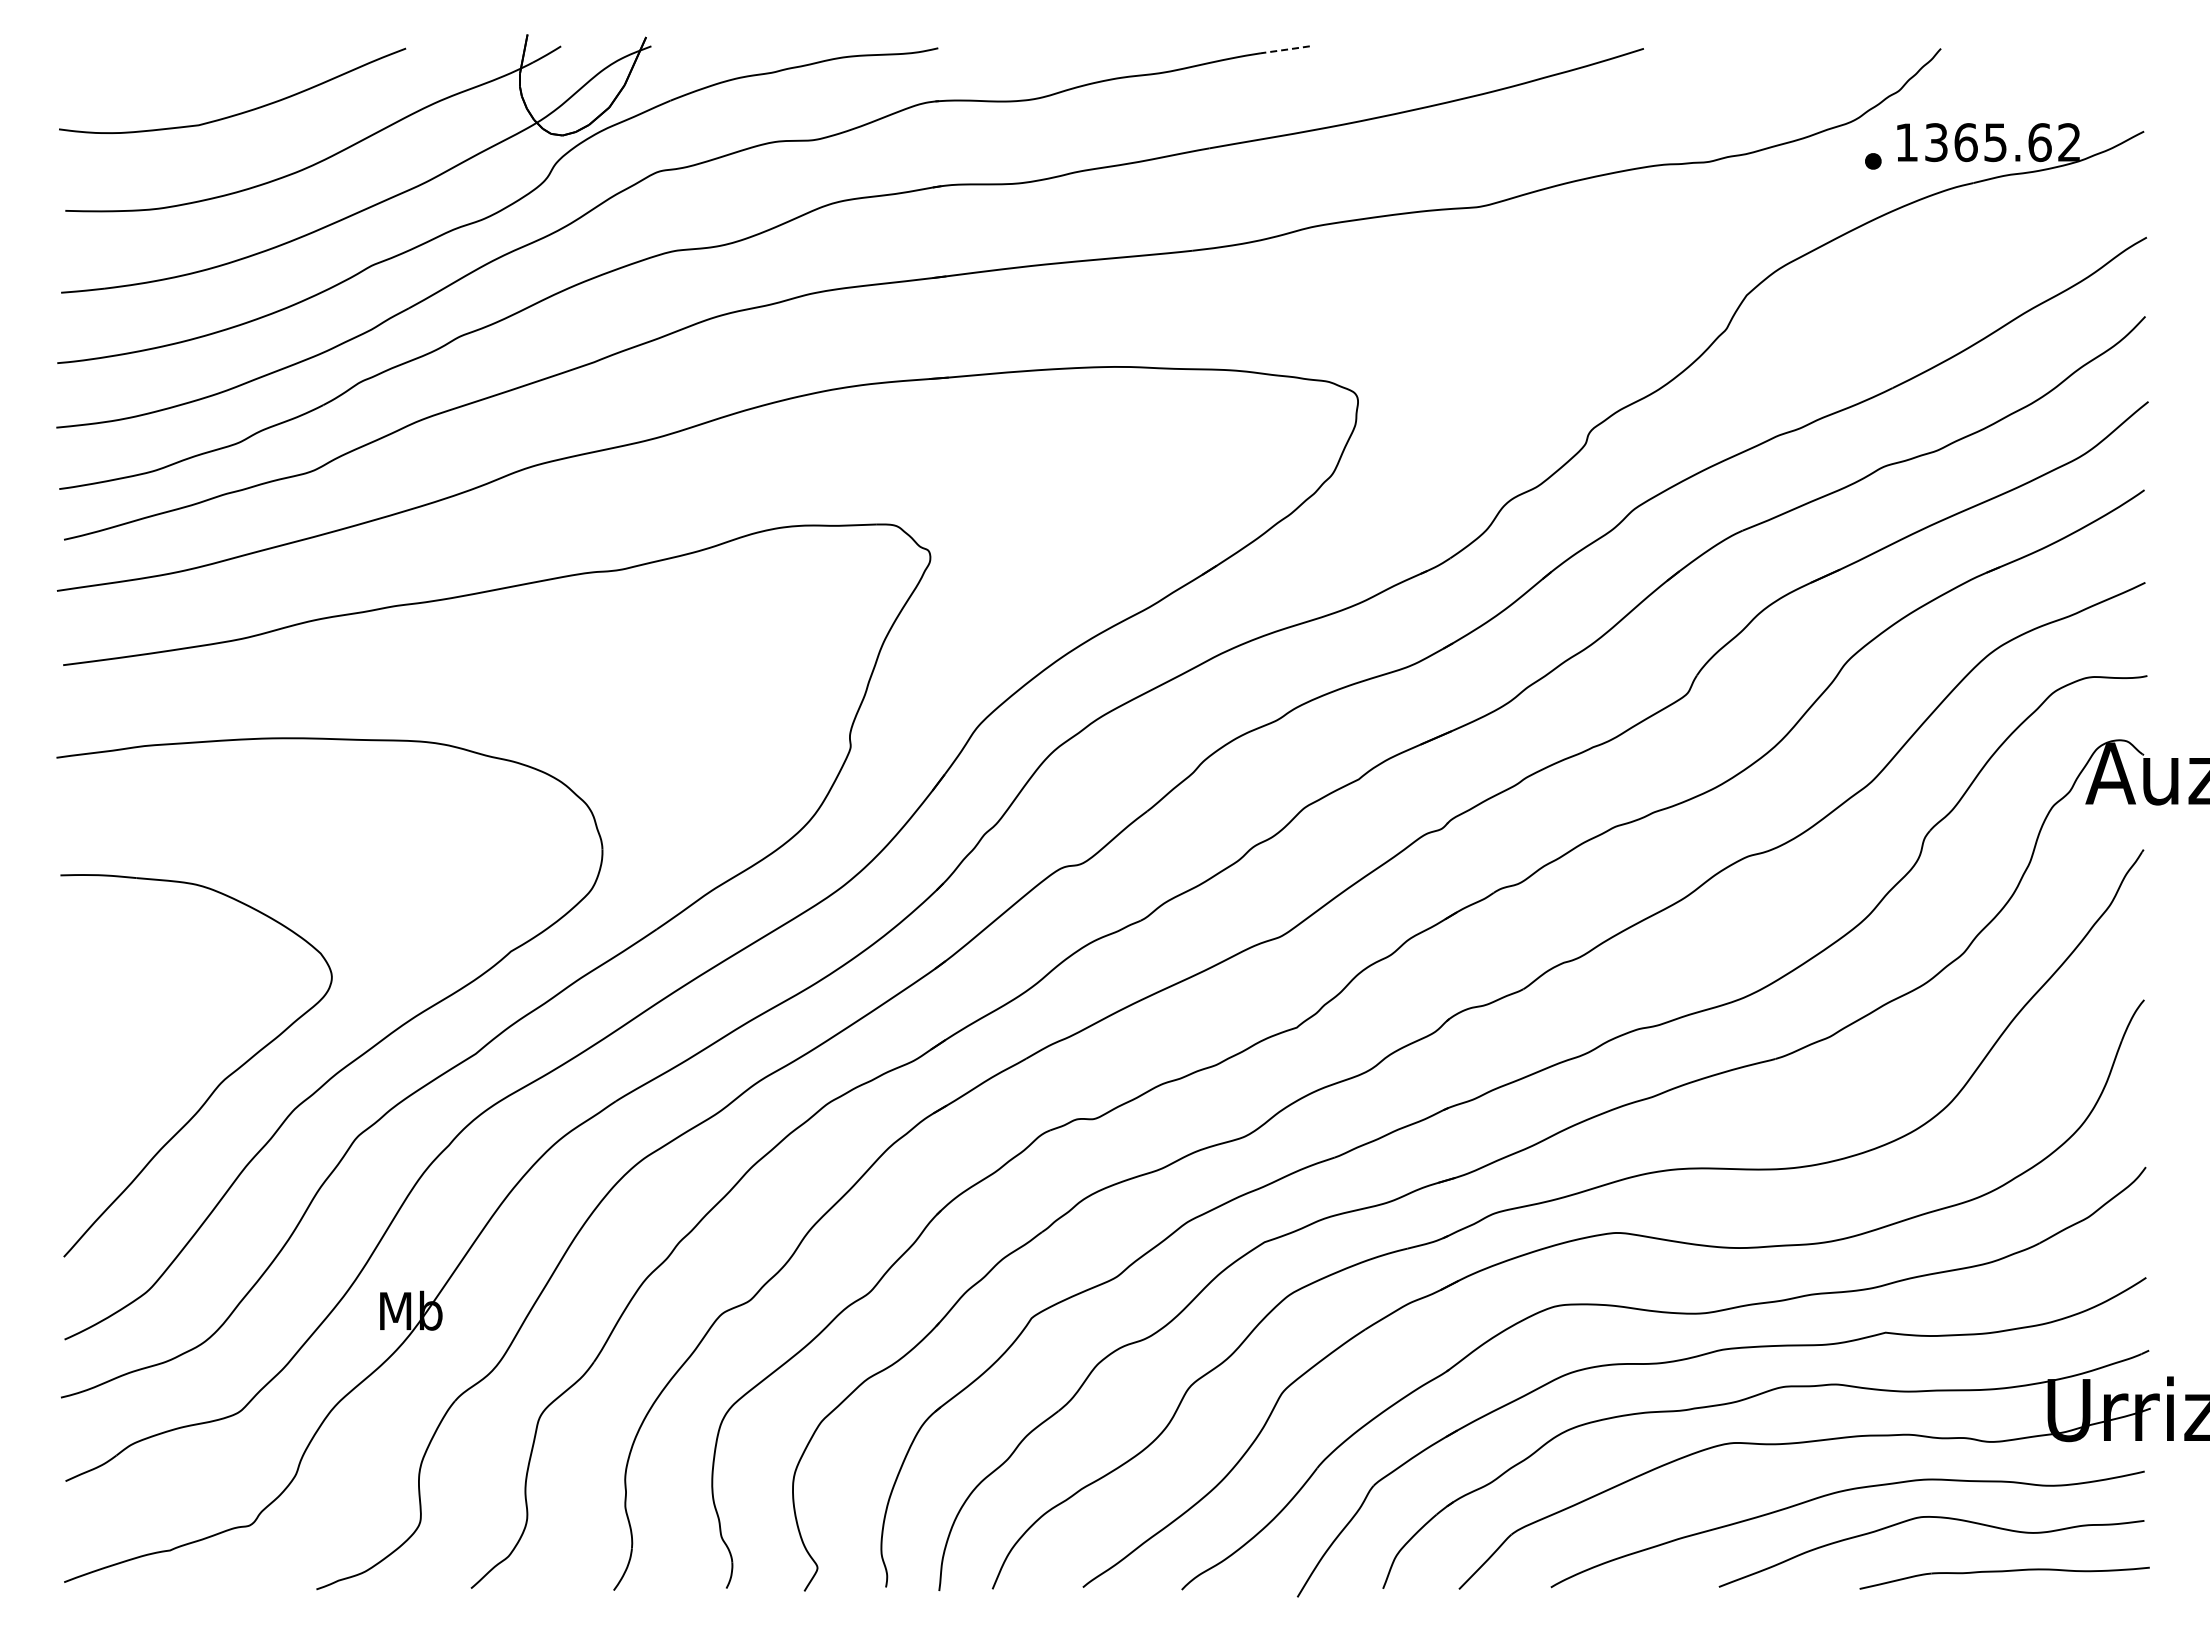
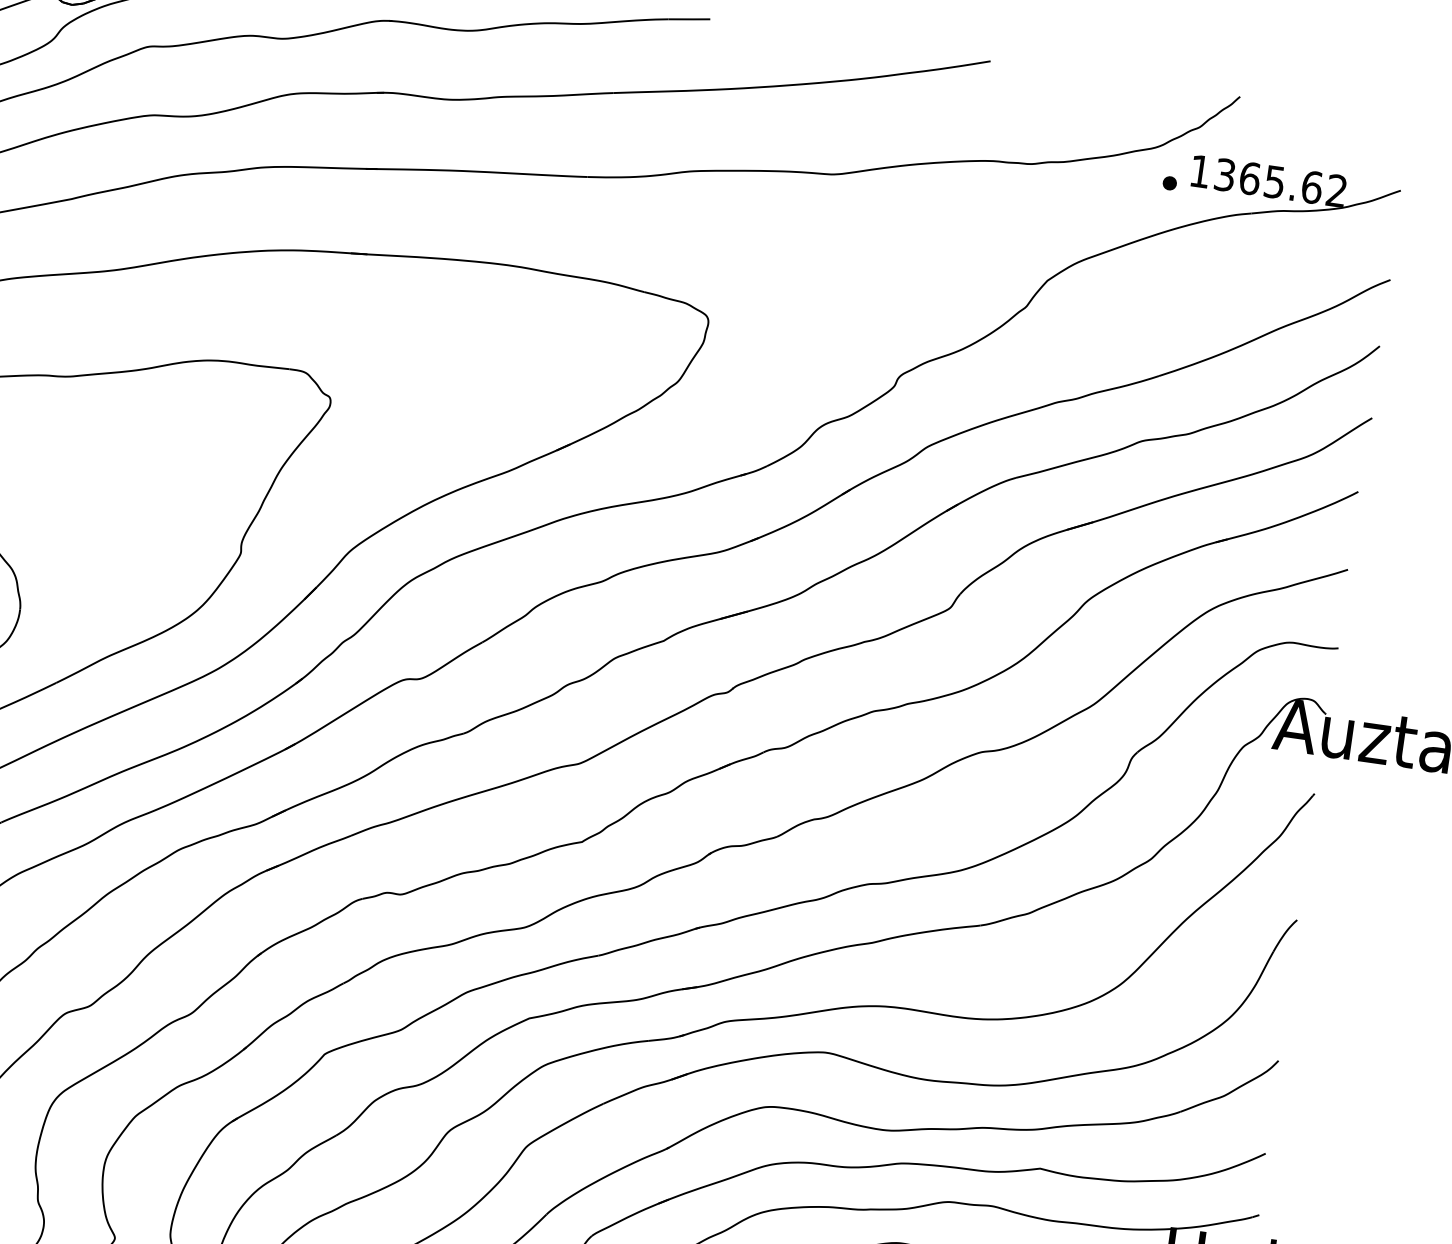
line: (1286, 49) -> (690, 19), dashed -> solid

